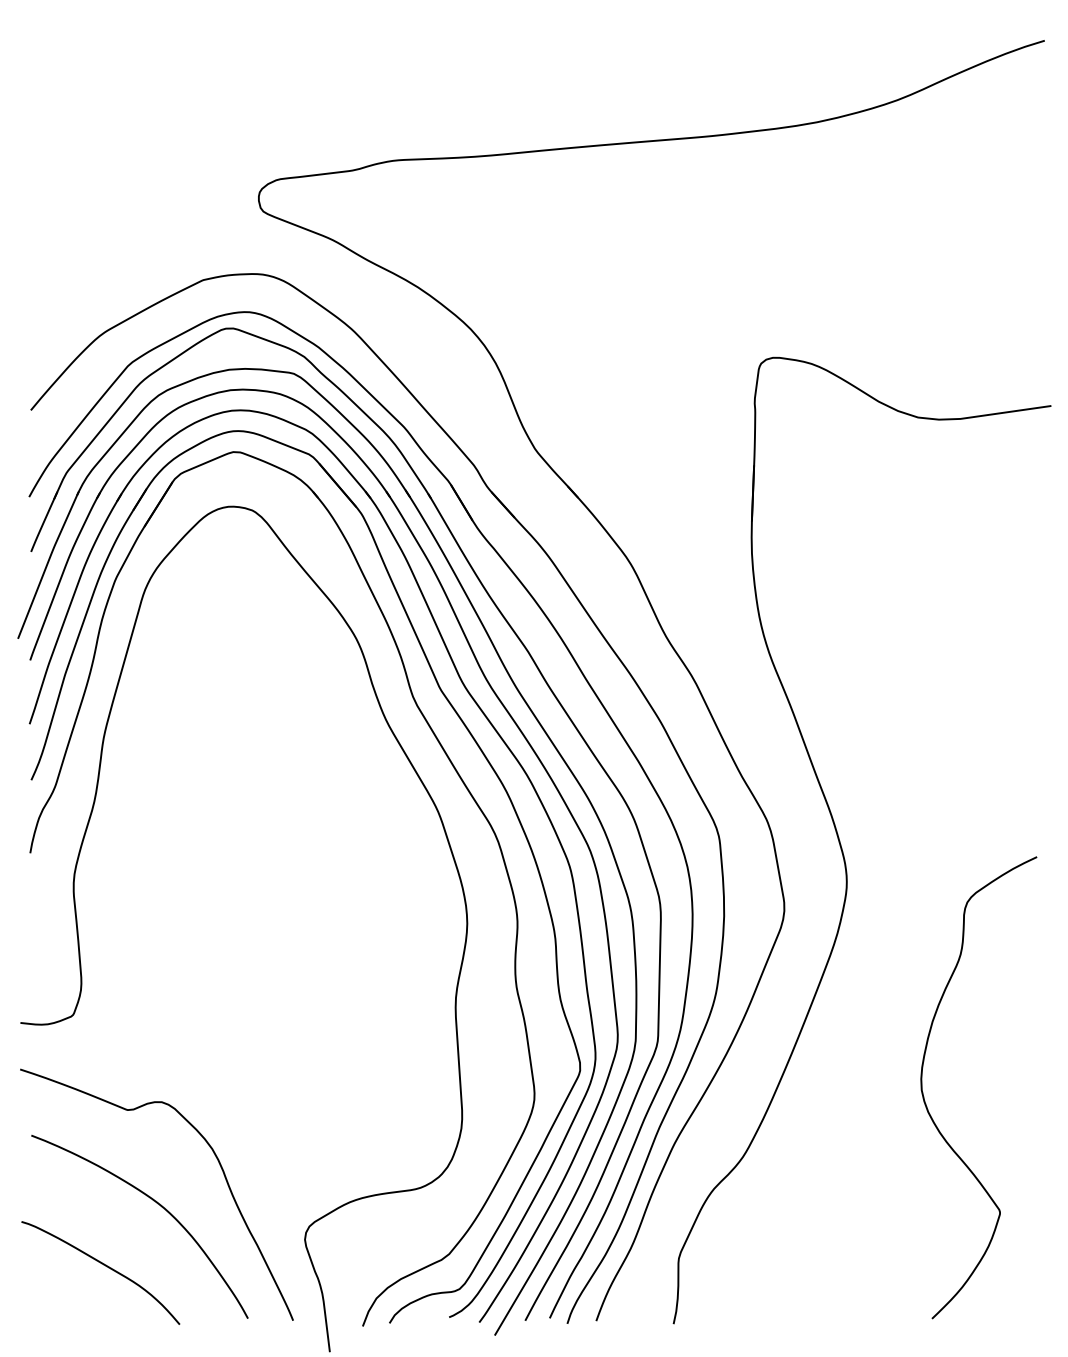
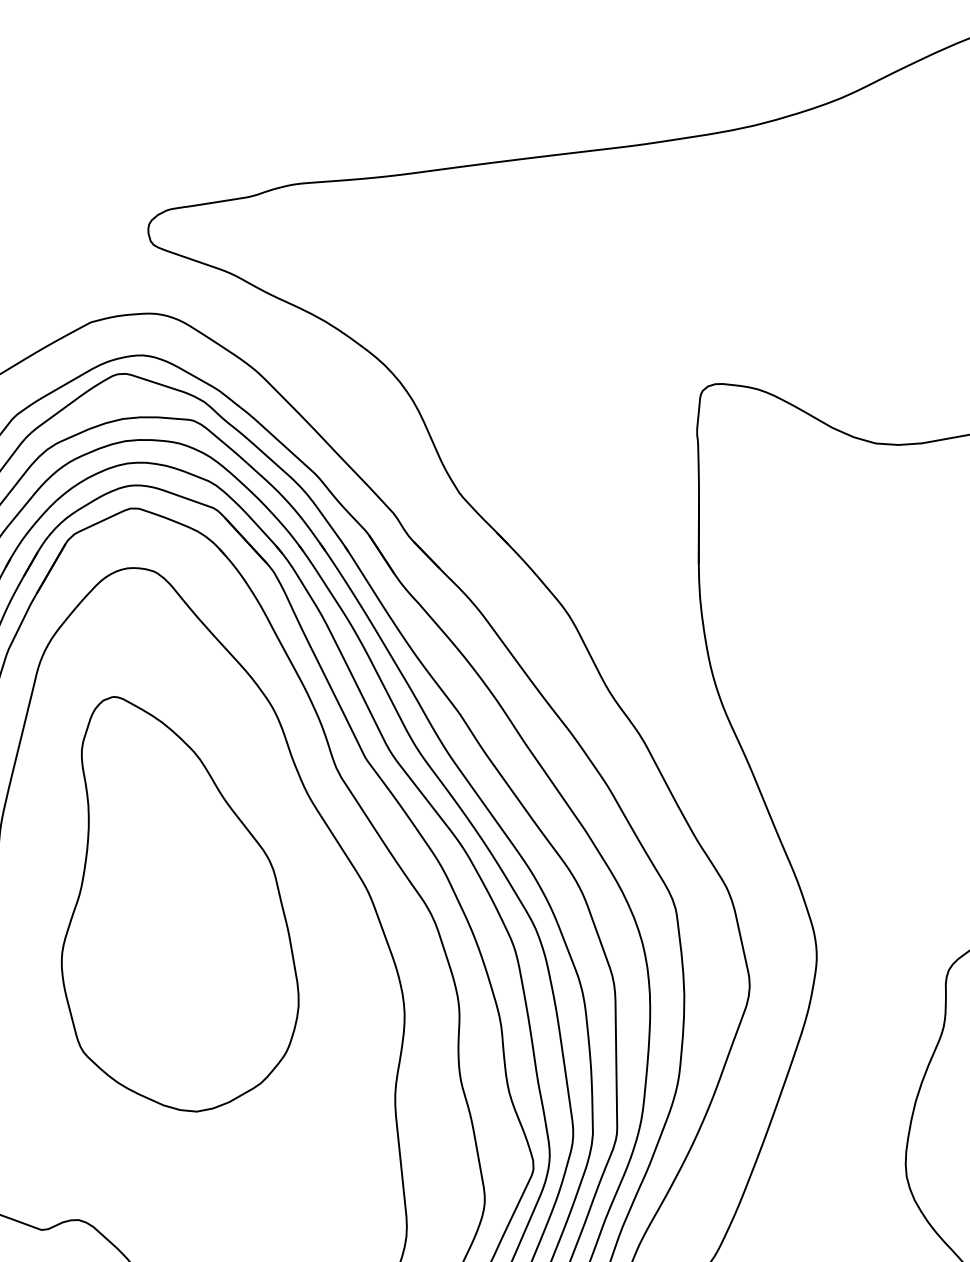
part: (262, 815) -> (177, 903), added

